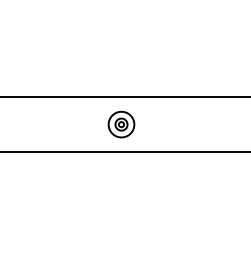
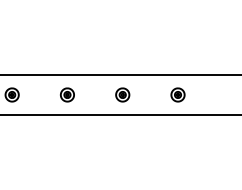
part: (45, 123) -> (67, 94), added
part: (121, 123) -> (122, 94), size x0.71
part: (197, 123) -> (177, 94), added

